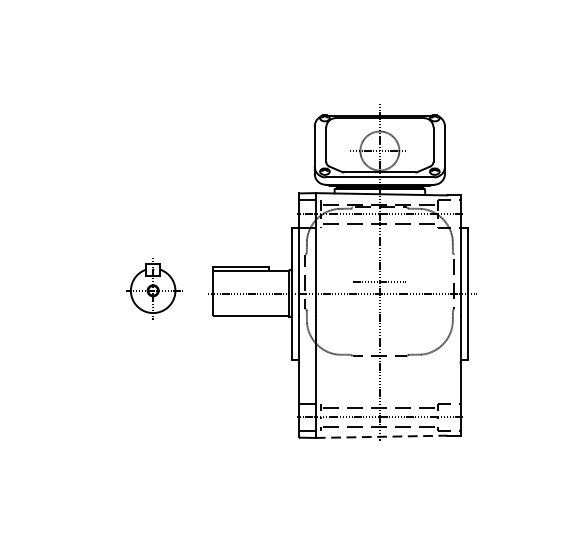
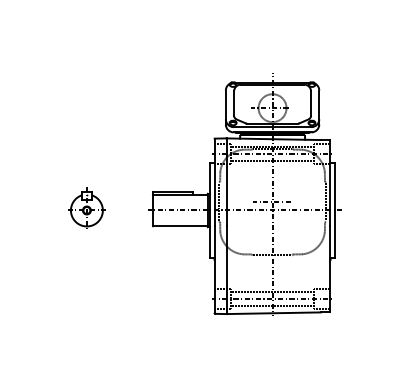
part: (152, 286) -> (86, 207), moved
line: (382, 437) -> (274, 313), dashed -> solid

